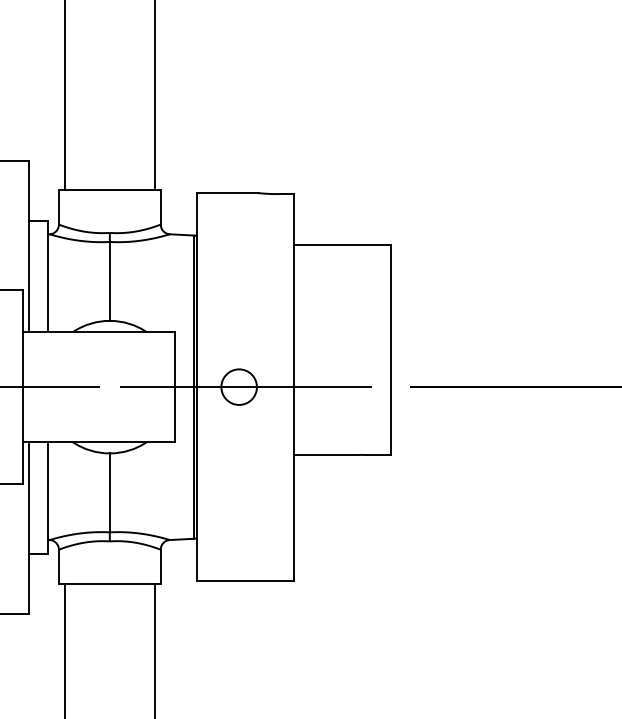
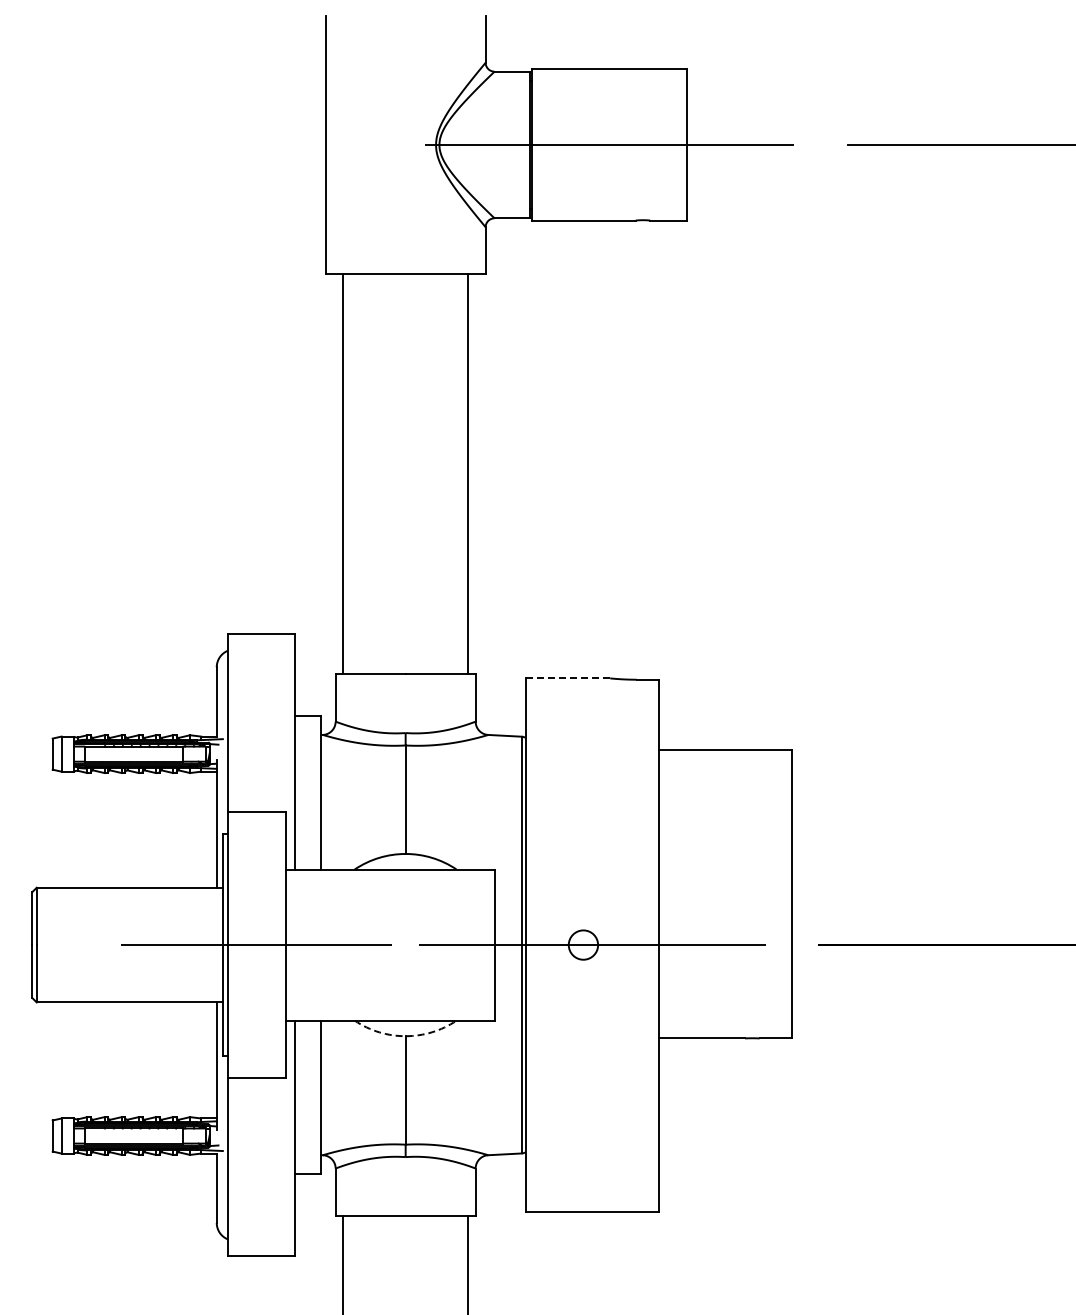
line: (227, 193) -> (567, 678), solid -> dashed
circle: (239, 386) -> (583, 944), size x0.6
arc: (109, 453) -> (405, 1036), solid -> dashed

